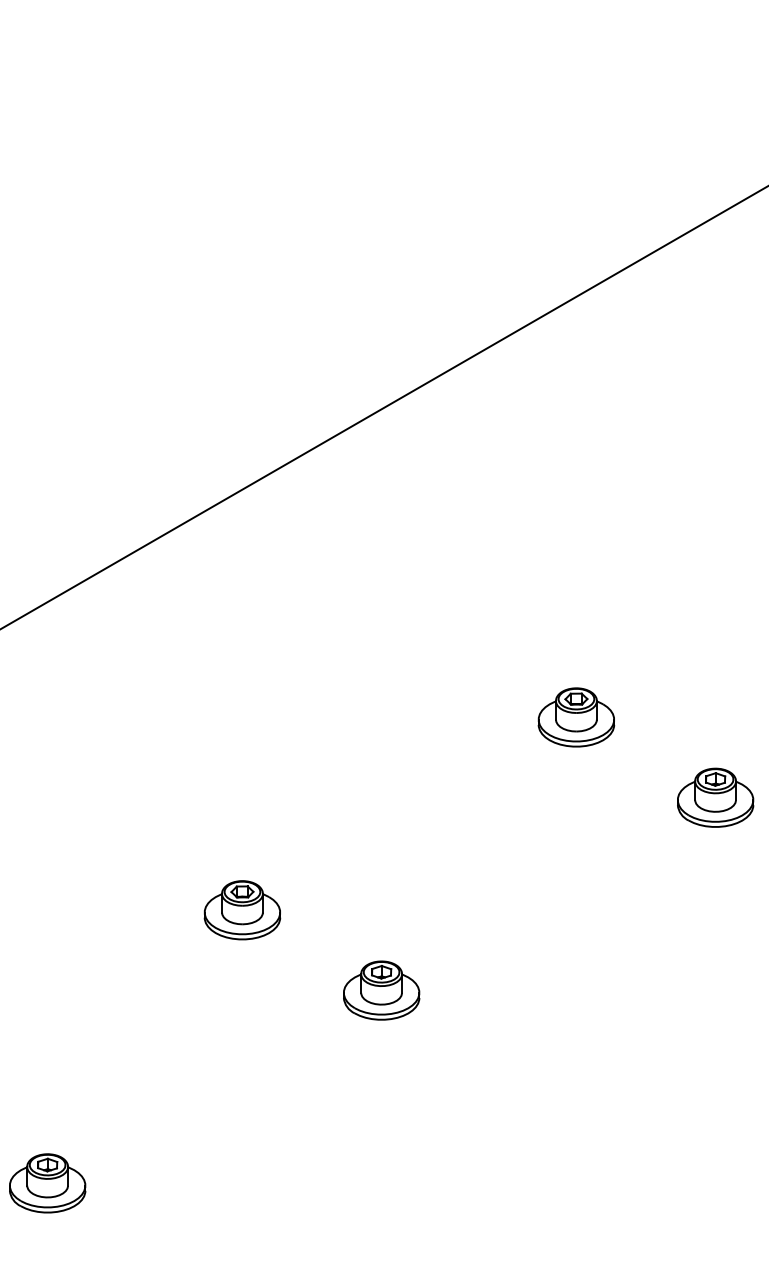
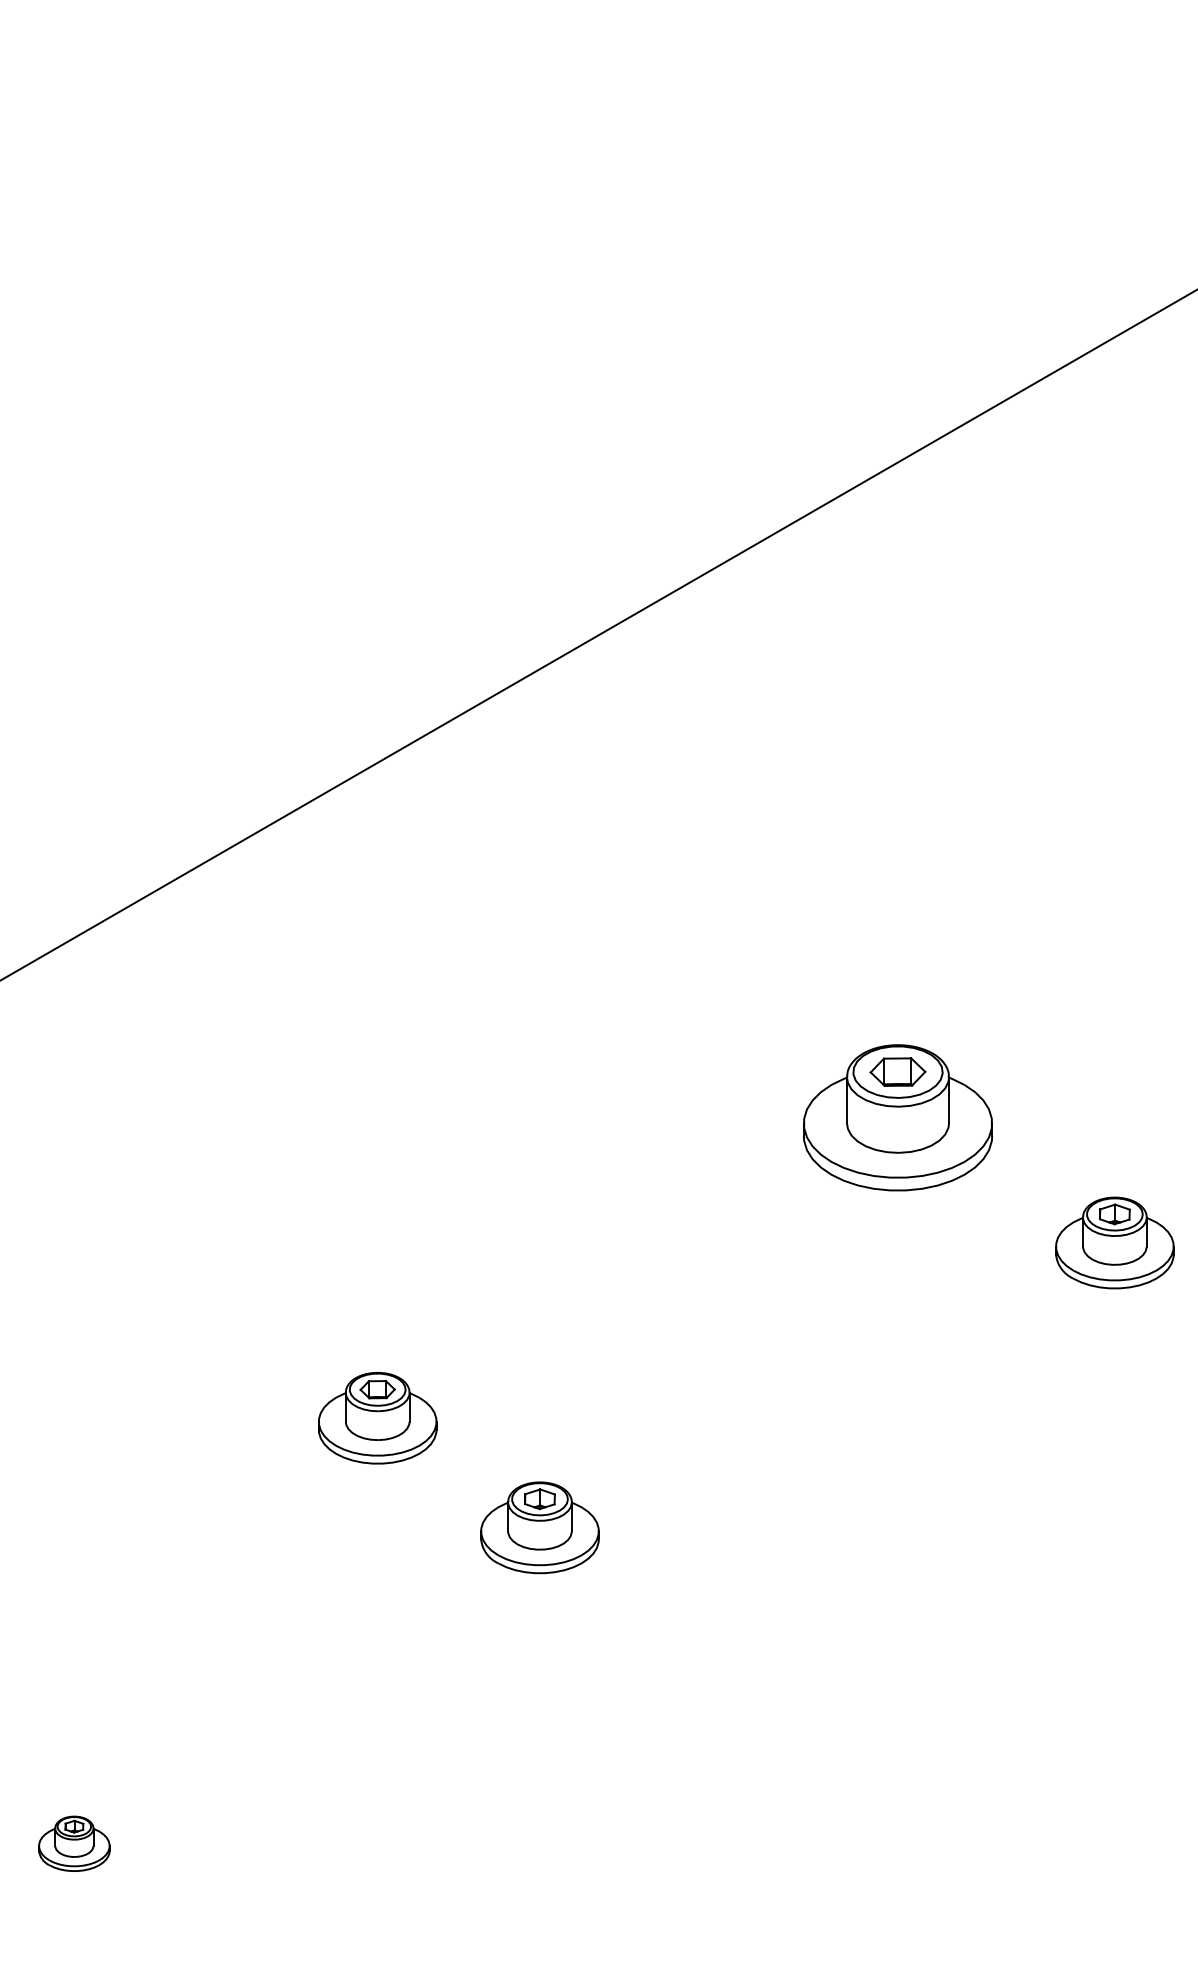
part: (576, 717) -> (898, 1117), size x1.6
part: (381, 990) -> (539, 1527), moved
part: (47, 1183) -> (73, 1843), size x0.6

